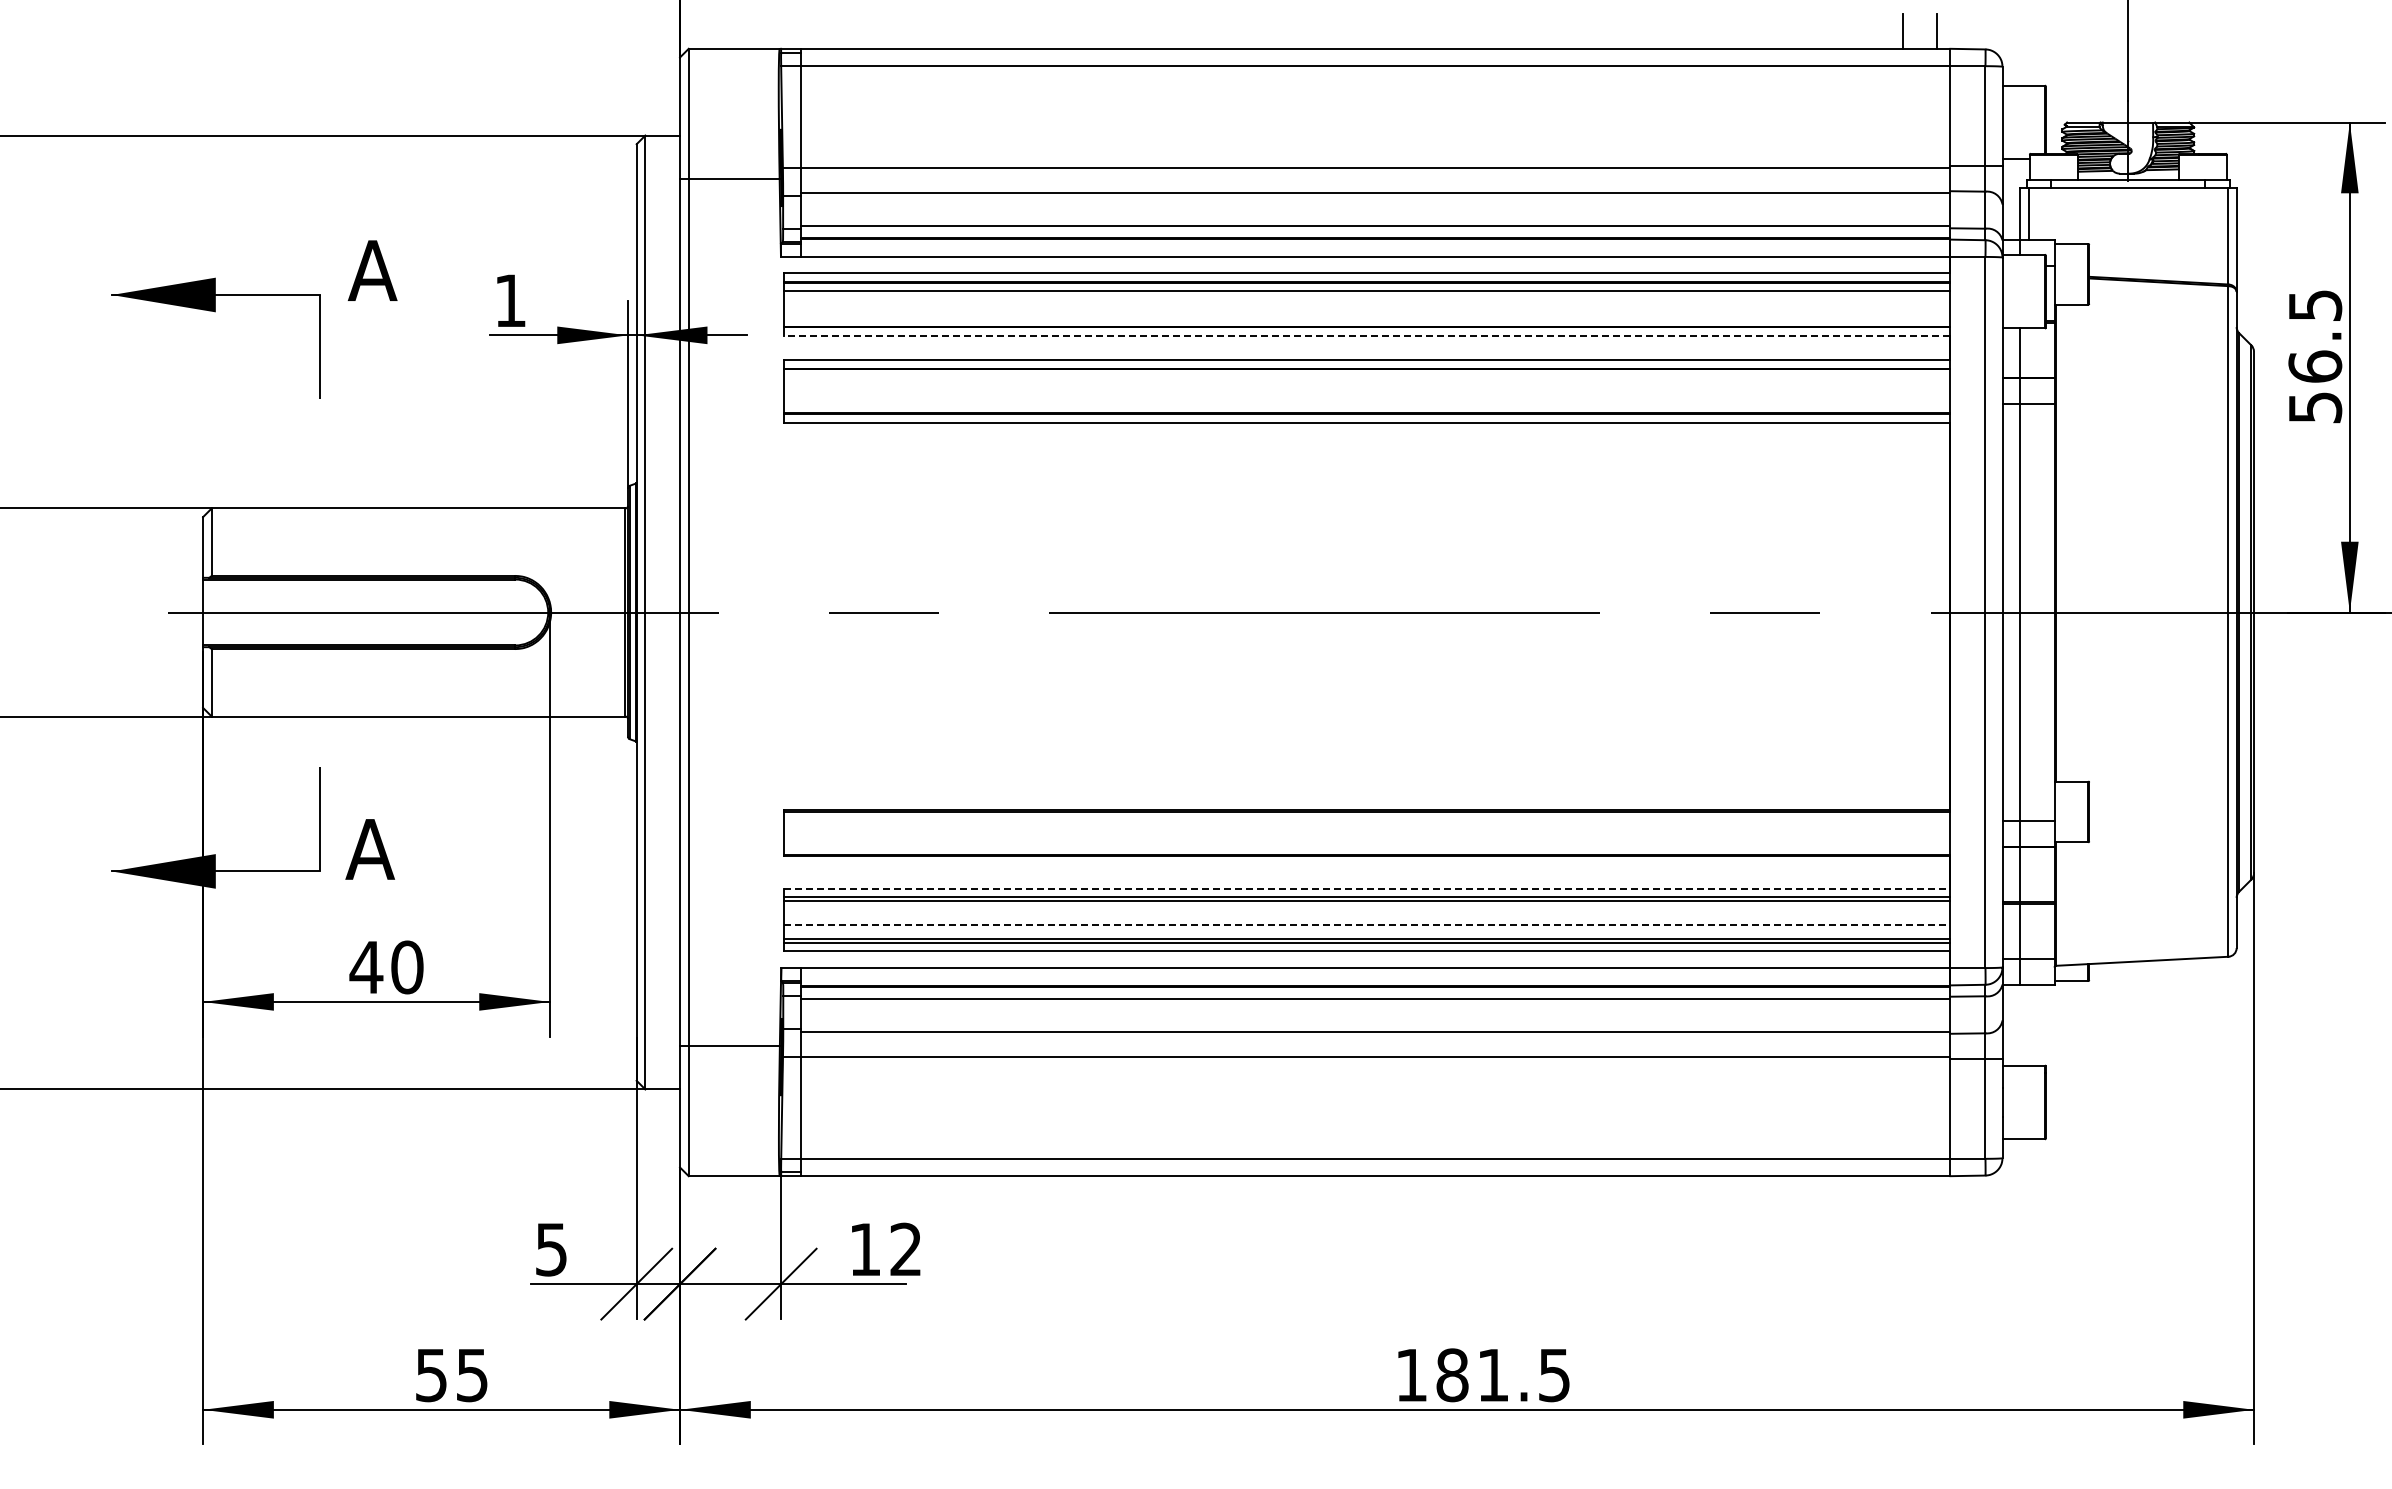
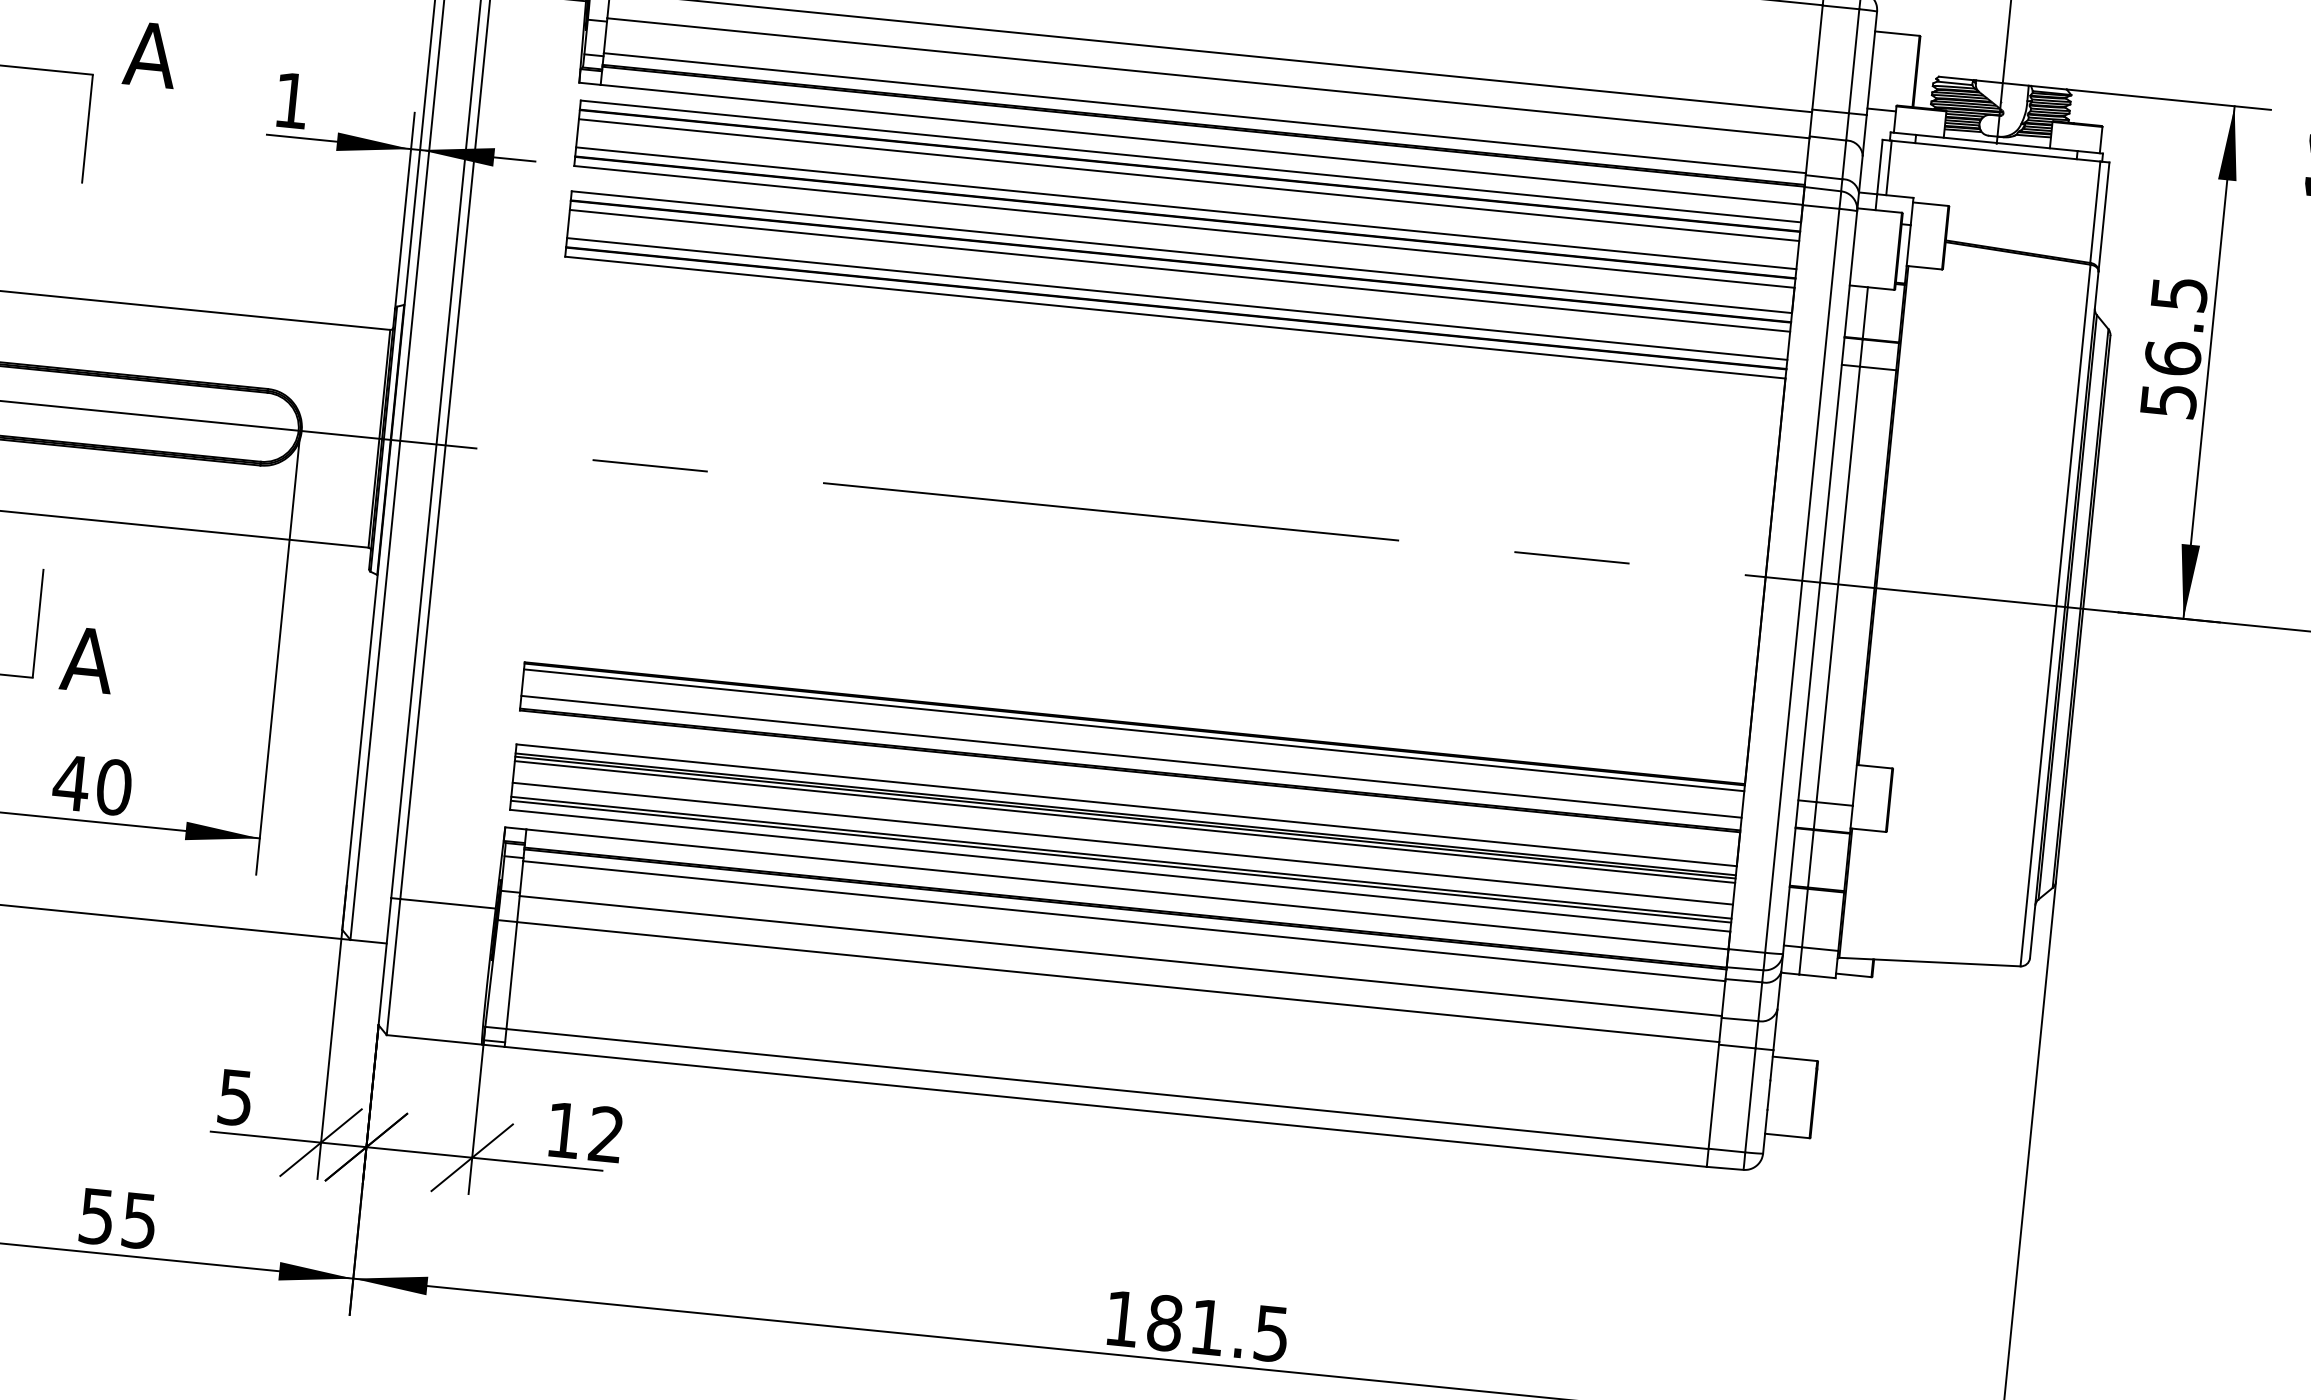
line: (1367, 318) -> (1186, 208), added
line: (1366, 335) -> (1183, 226), dashed -> solid
line: (1367, 377) -> (1180, 270), added
line: (1367, 404) -> (1177, 298), added
line: (1367, 817) -> (1134, 730), added
line: (1367, 842) -> (1131, 756), added
line: (1367, 888) -> (1126, 805), dashed -> solid
line: (1367, 904) -> (1125, 821), added
line: (1367, 925) -> (1123, 843), dashed -> solid

